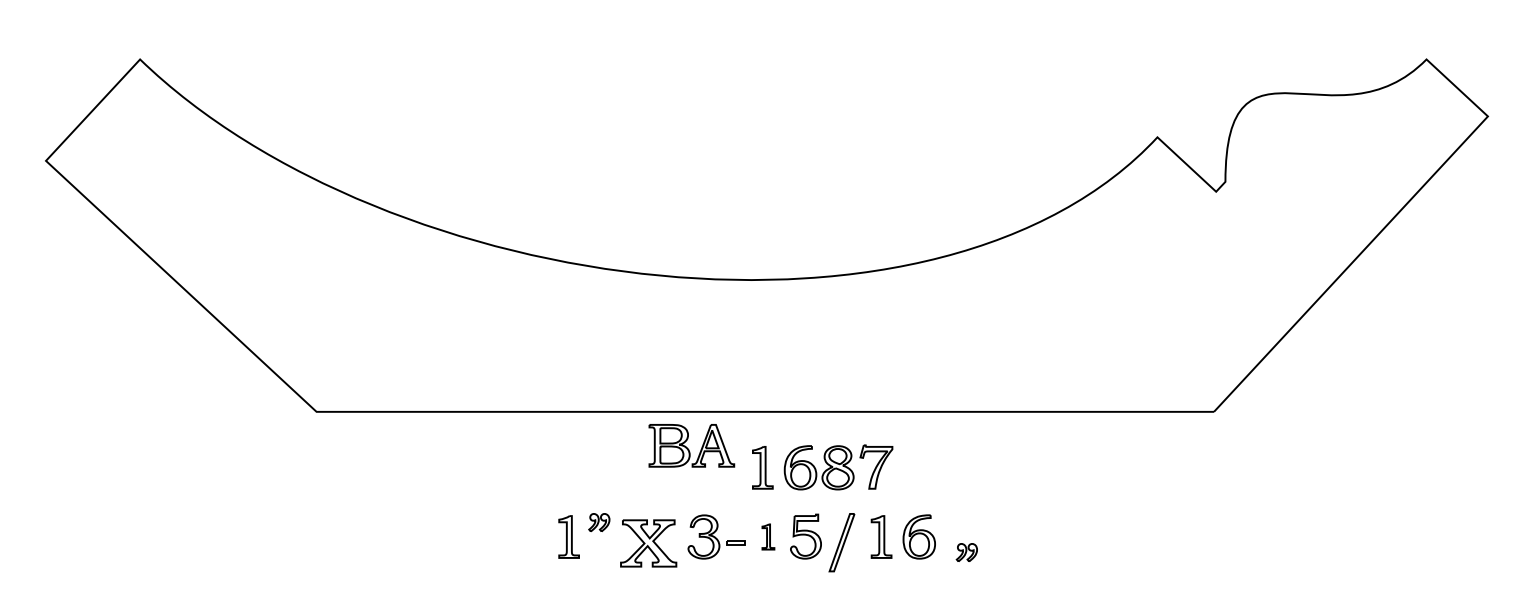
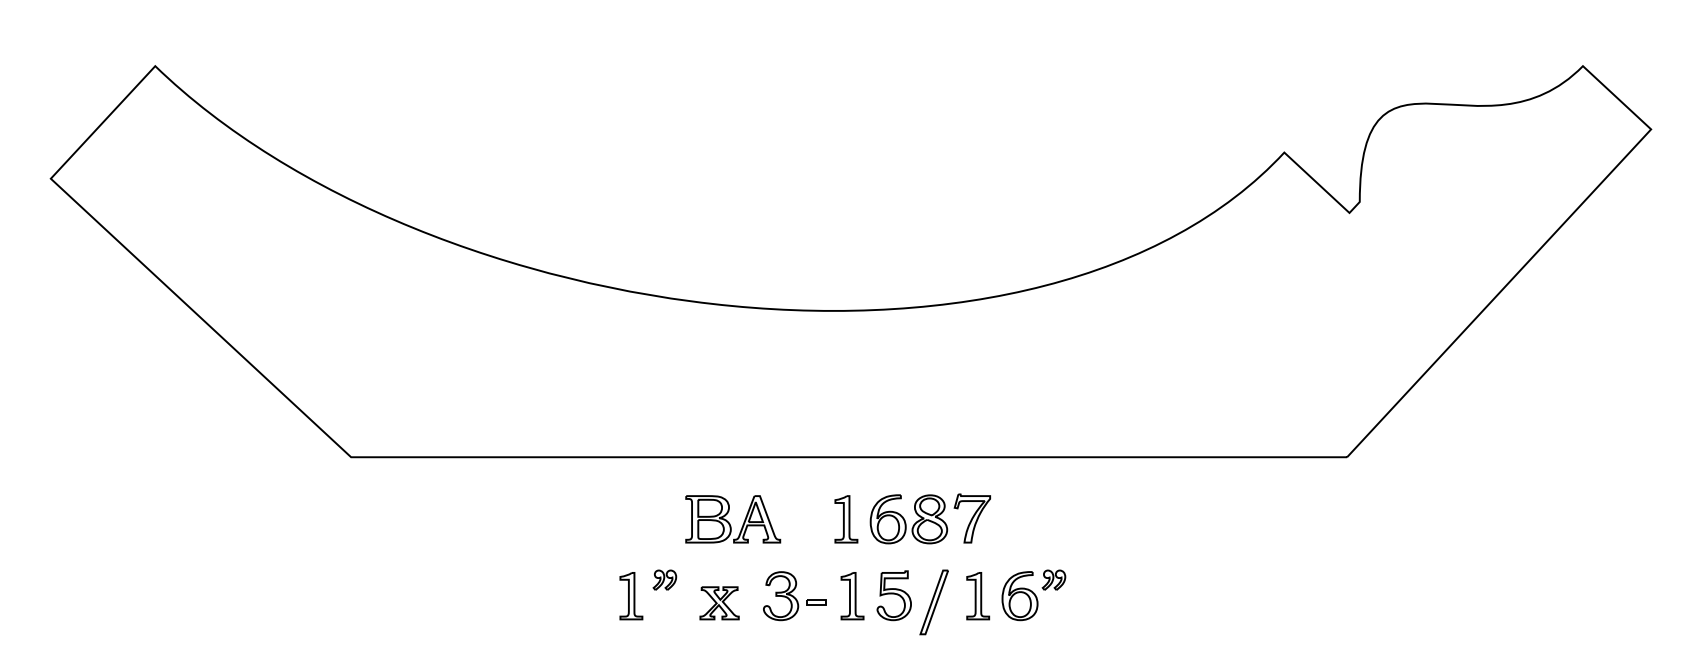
part: (691, 445) -> (732, 518), moved
part: (768, 536) -> (852, 595), size x1.67
part: (648, 543) -> (719, 603), size x0.62
part: (966, 552) -> (1053, 580), moved

